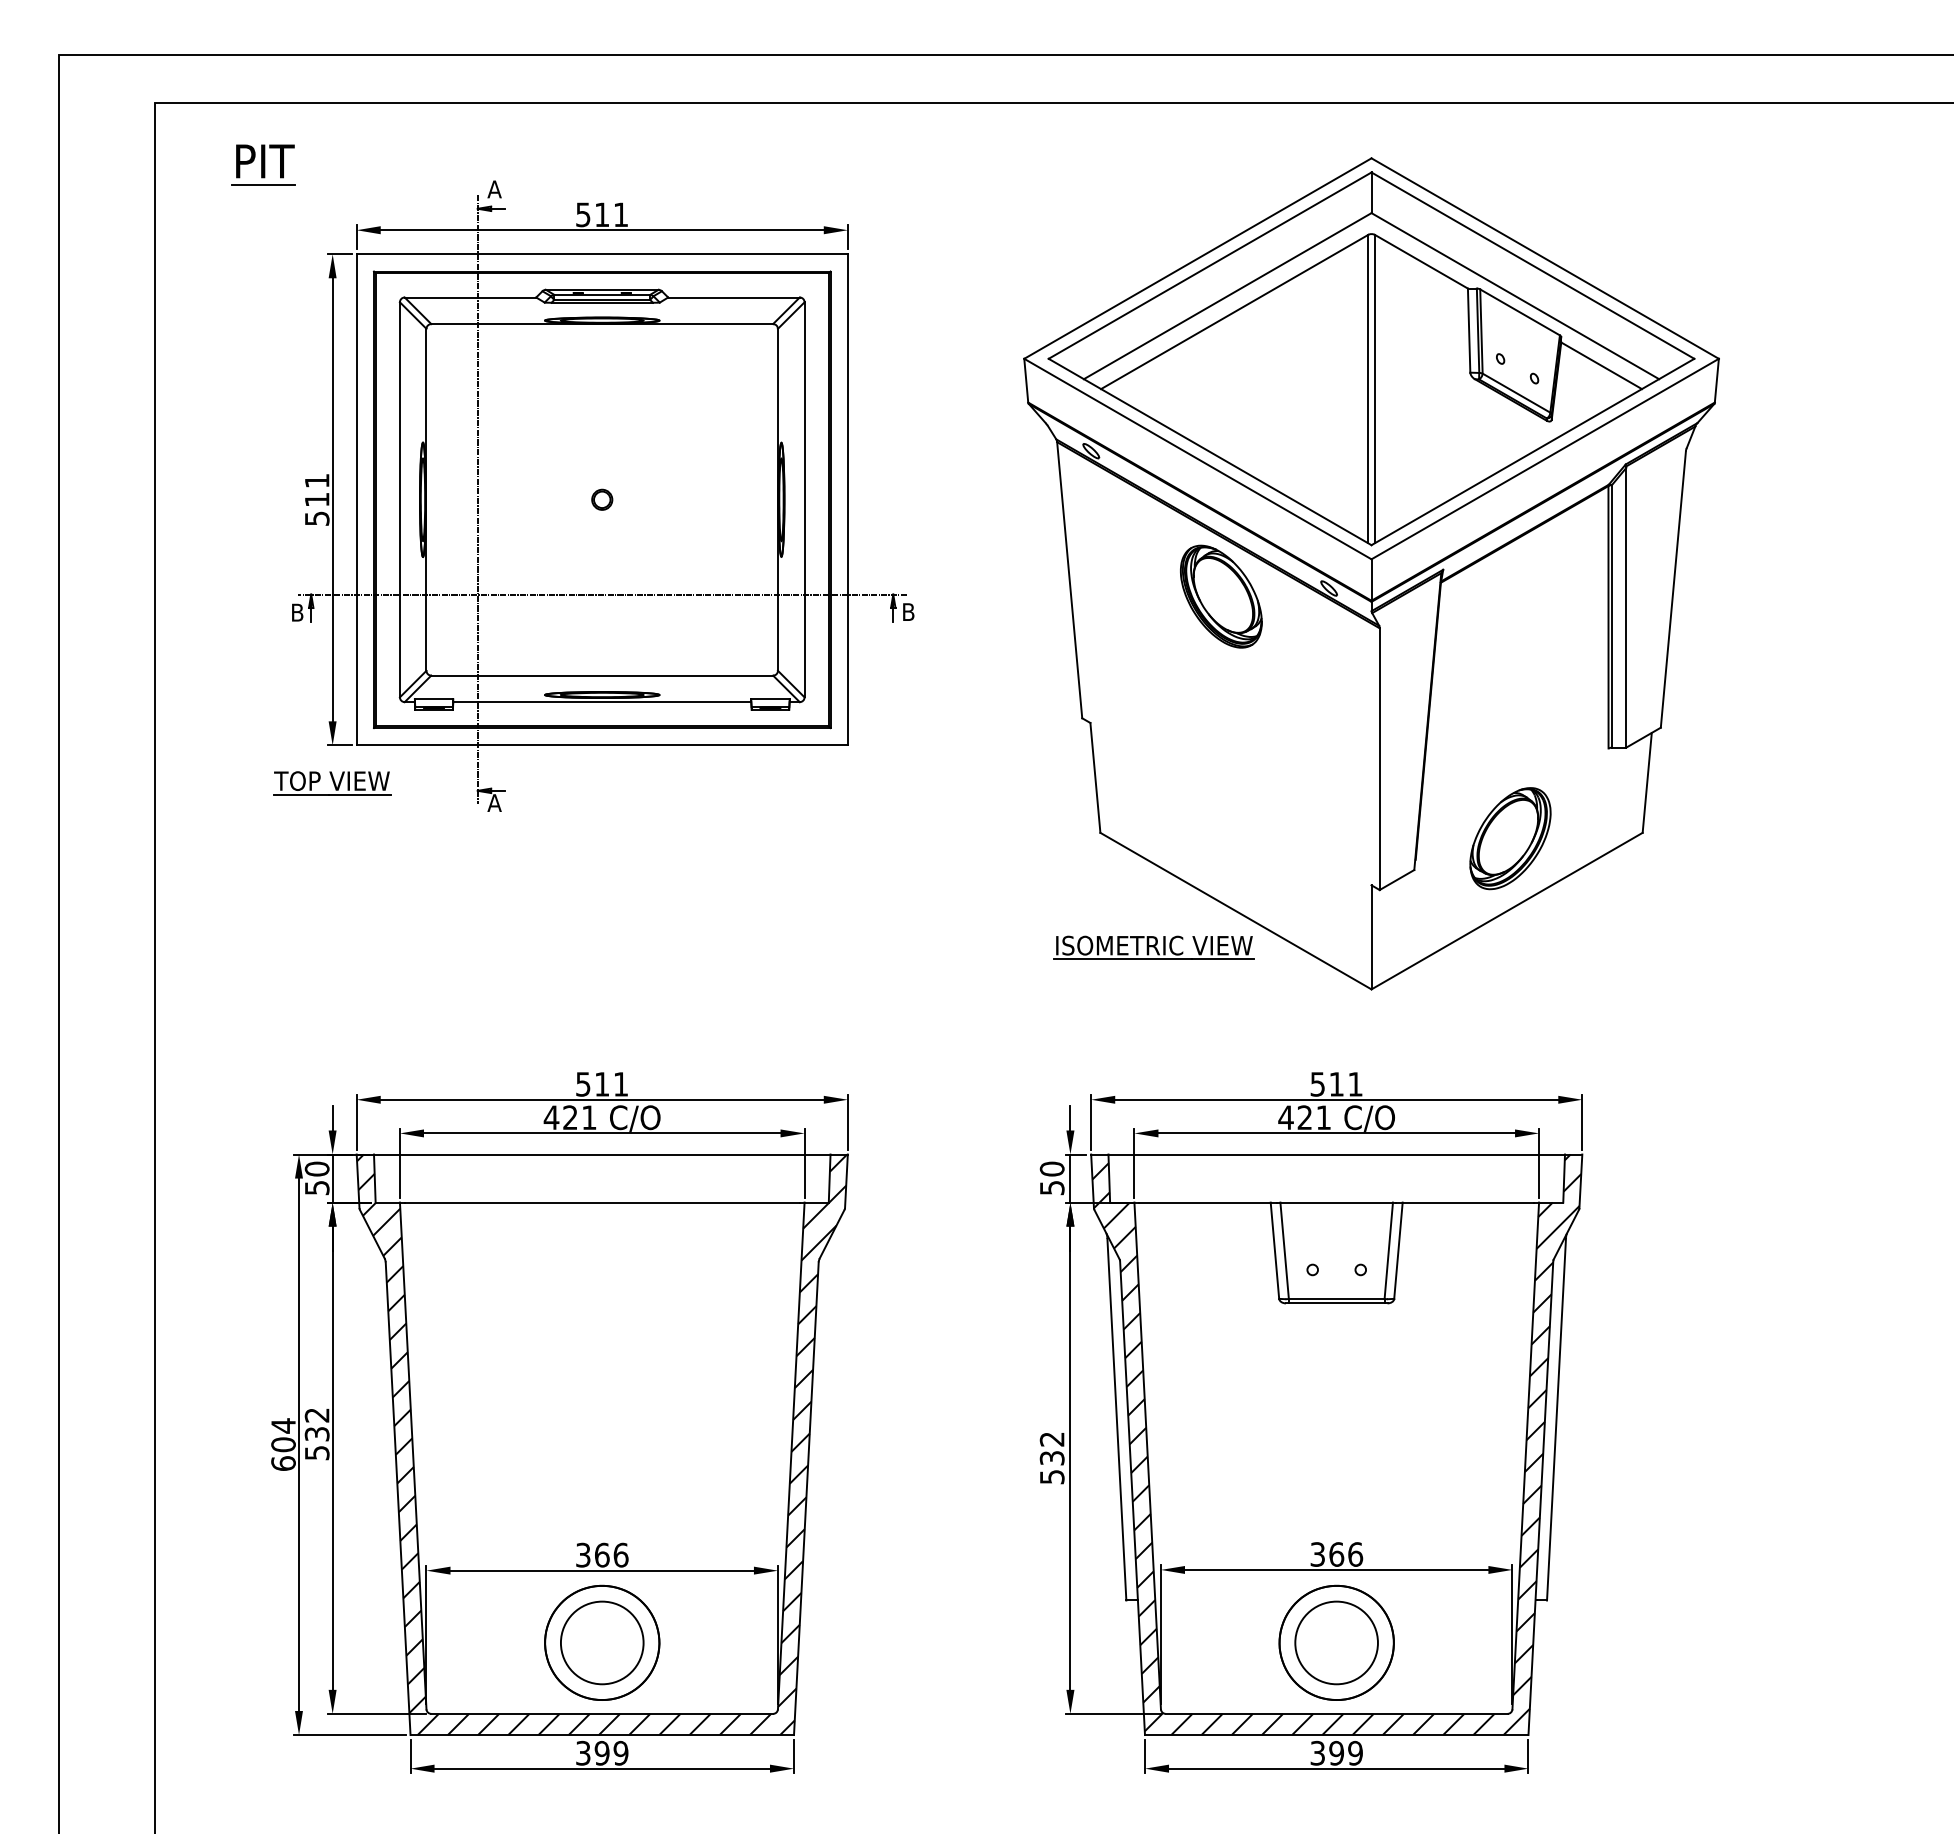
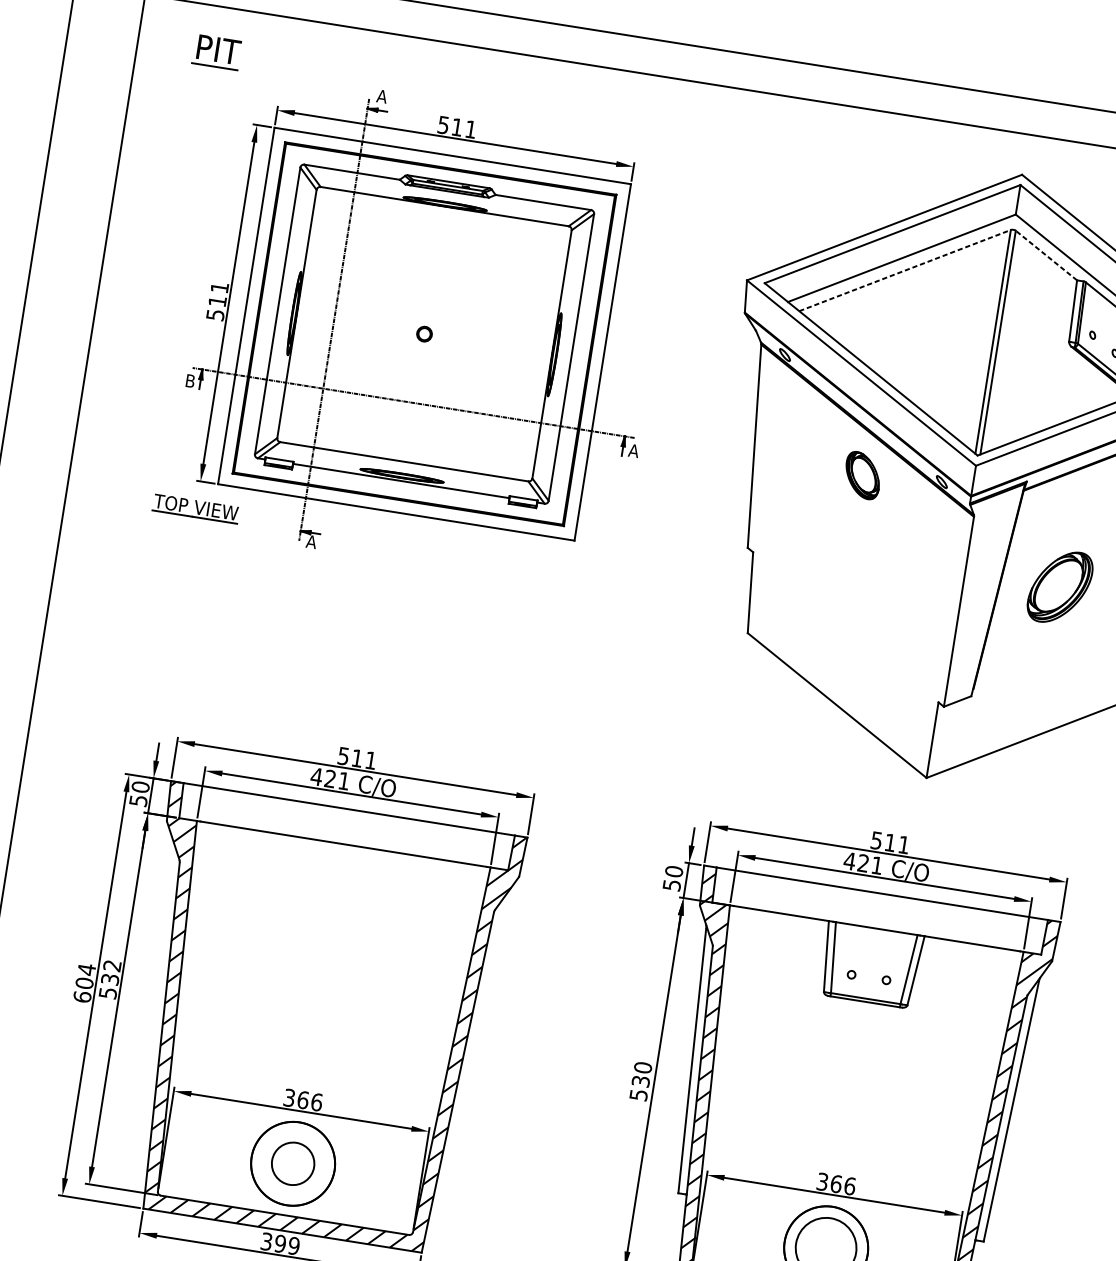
line: (1421, 261) -> (1046, 255), solid -> dashed
line: (1235, 311) -> (905, 270), solid -> dashed
part: (1221, 596) -> (862, 475), size x0.6
text: (908, 611) -> (633, 450), B -> A
part: (1510, 838) -> (1060, 587), moved
part: (1153, 947) -> (773, 722), removed
text: (1051, 1439) -> (642, 1067), 532 -> 530
circle: (601, 1642) -> (292, 1163), size x0.7

